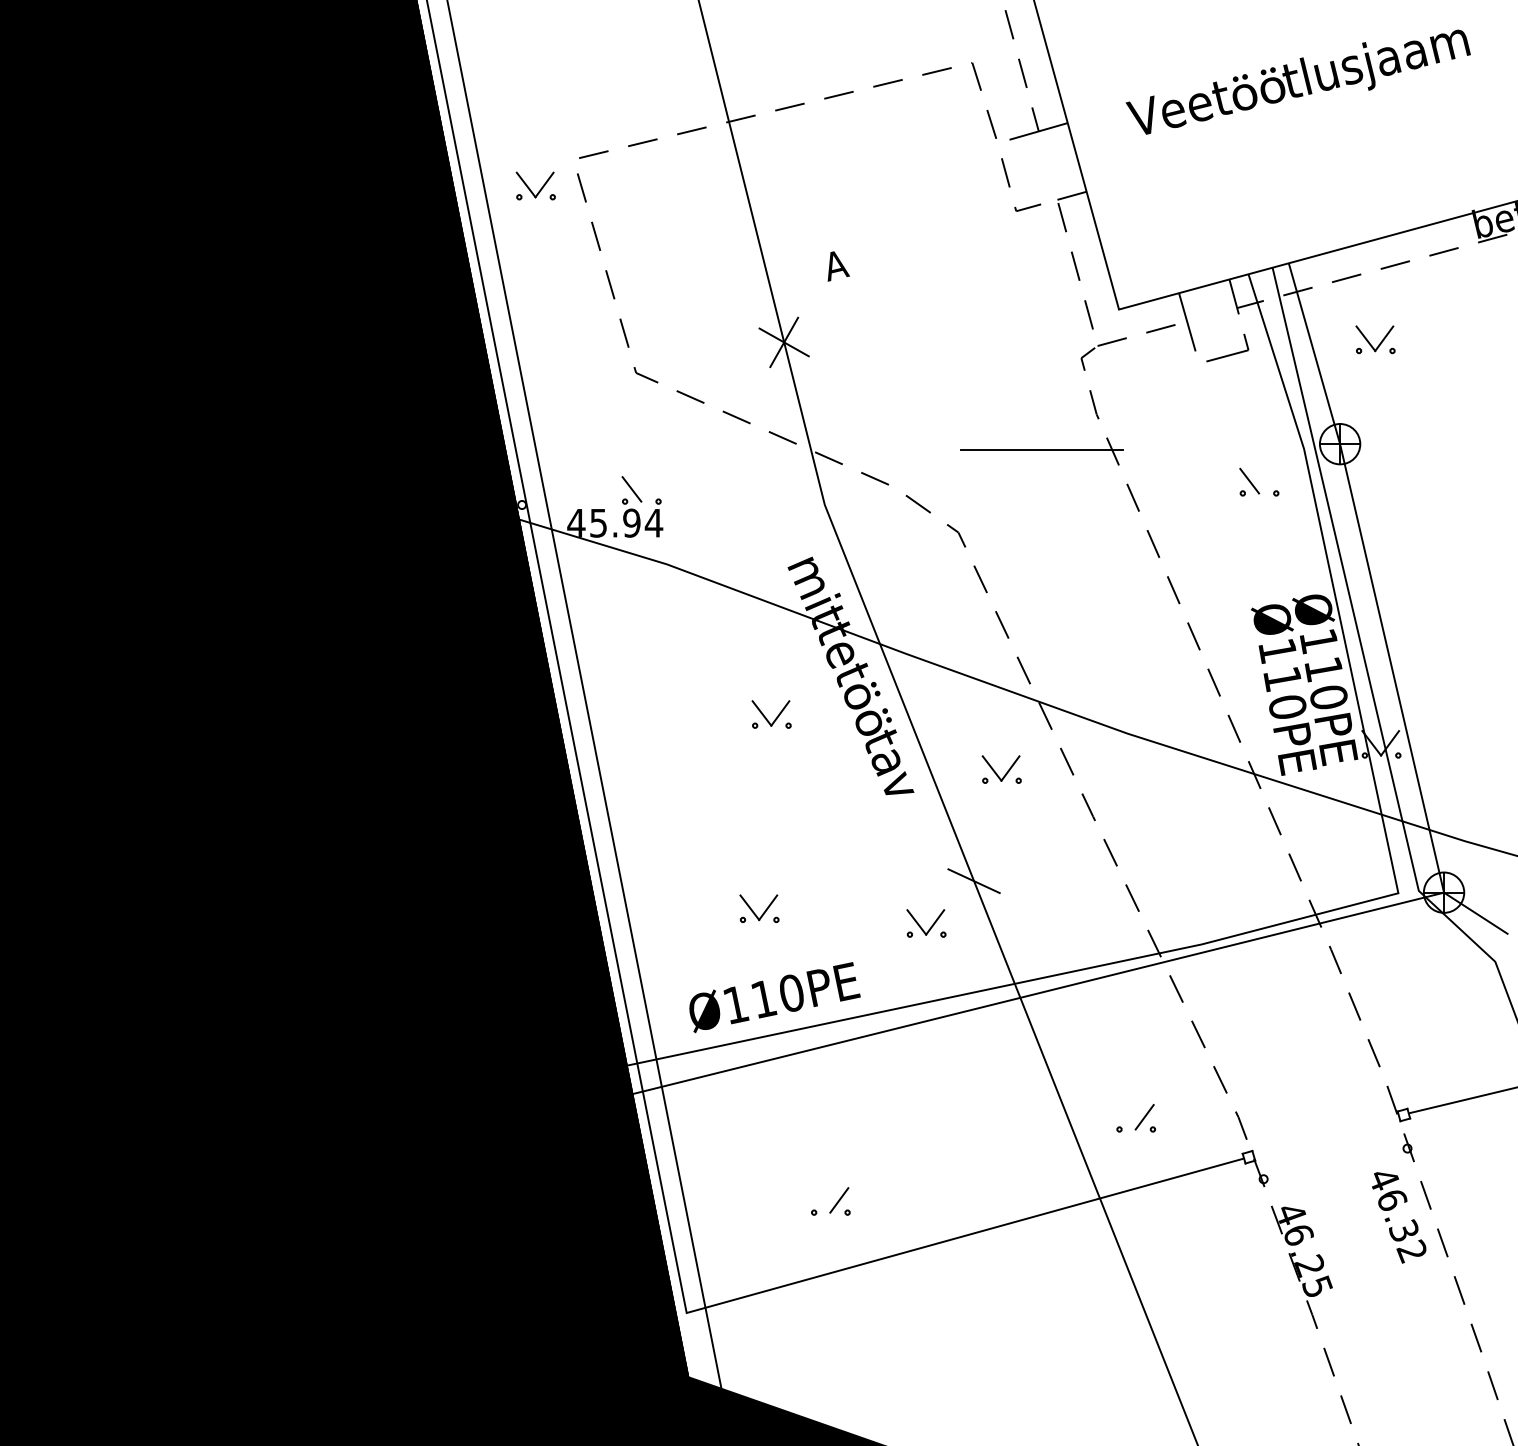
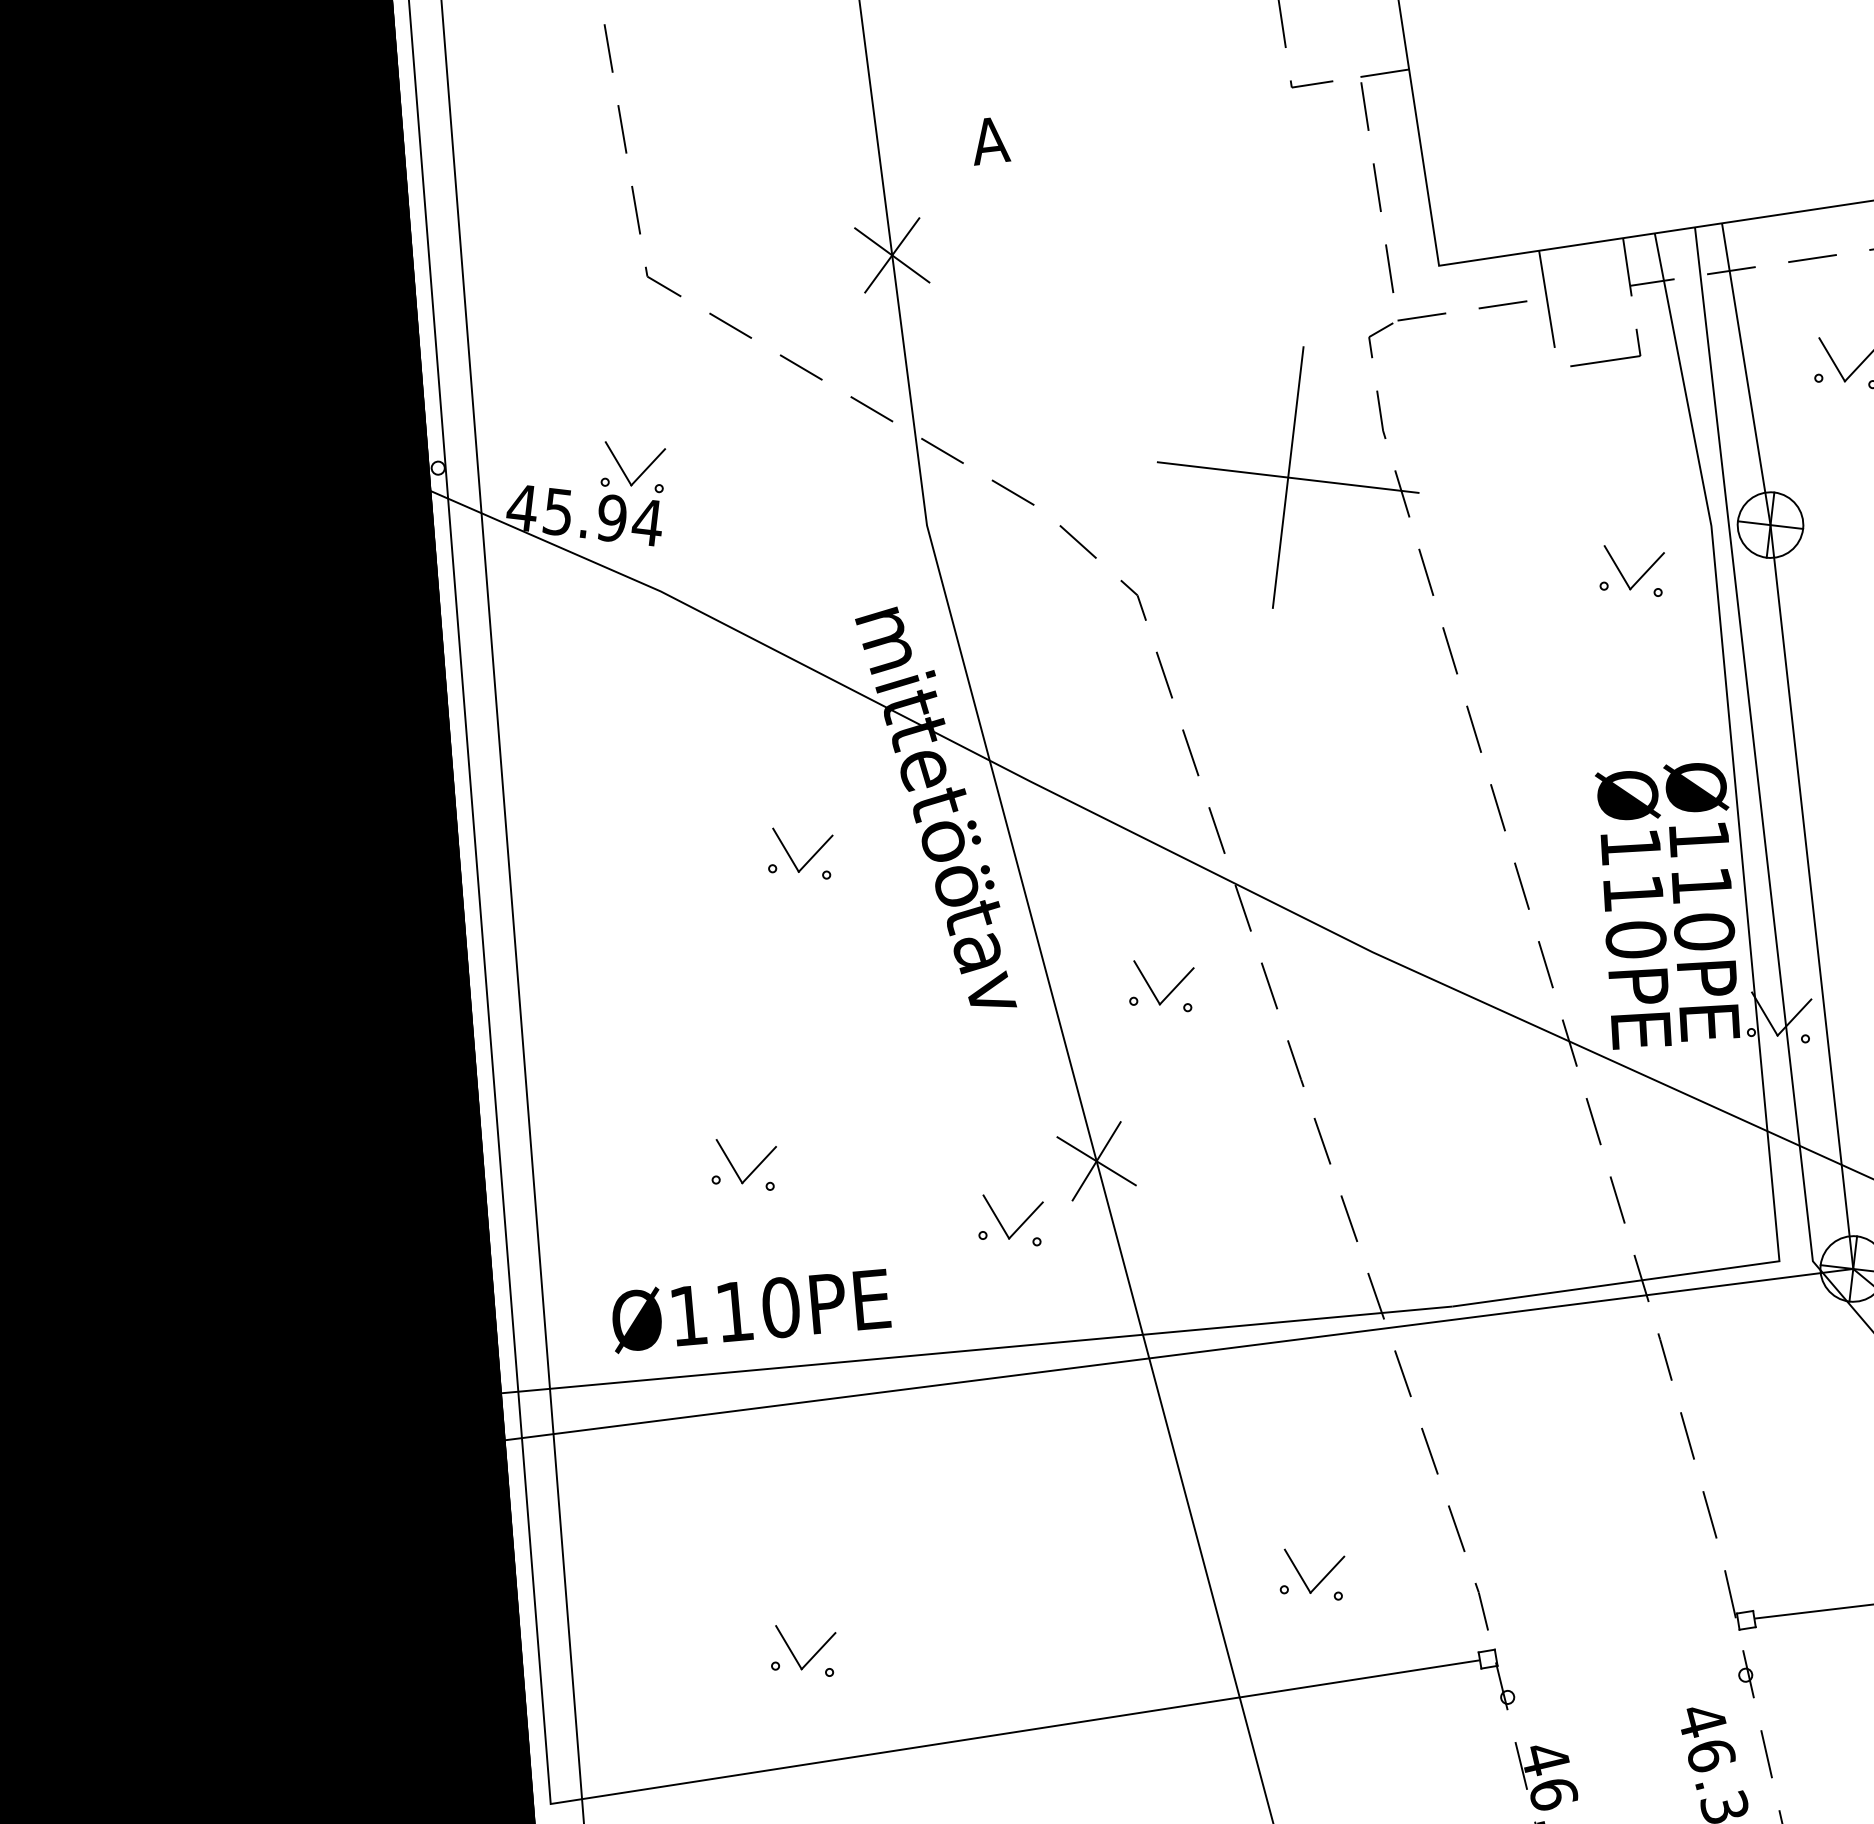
line: (1042, 449) -> (1288, 477), added
line: (1268, 480) -> (1648, 570), added
line: (650, 489) -> (648, 467), added
line: (973, 880) -> (1095, 1160), added
line: (1126, 1117) -> (1297, 1571), added
line: (820, 1200) -> (788, 1647), added

